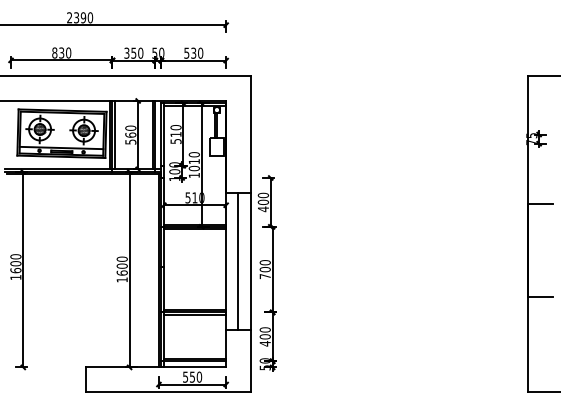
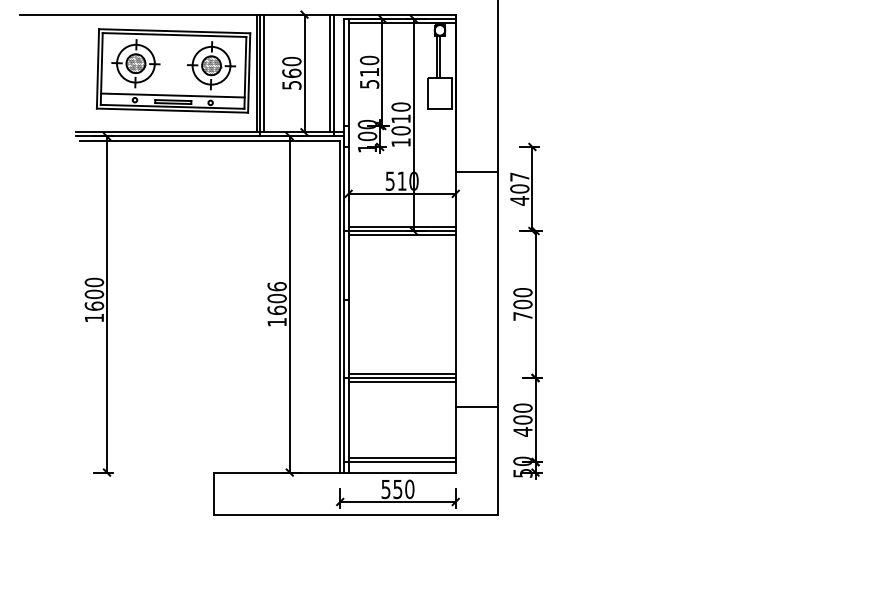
text: (263, 195) -> (519, 177), 400 -> 407
text: (121, 258) -> (275, 285), 1600 -> 1606
line: (238, 260) -> (476, 288), removed

